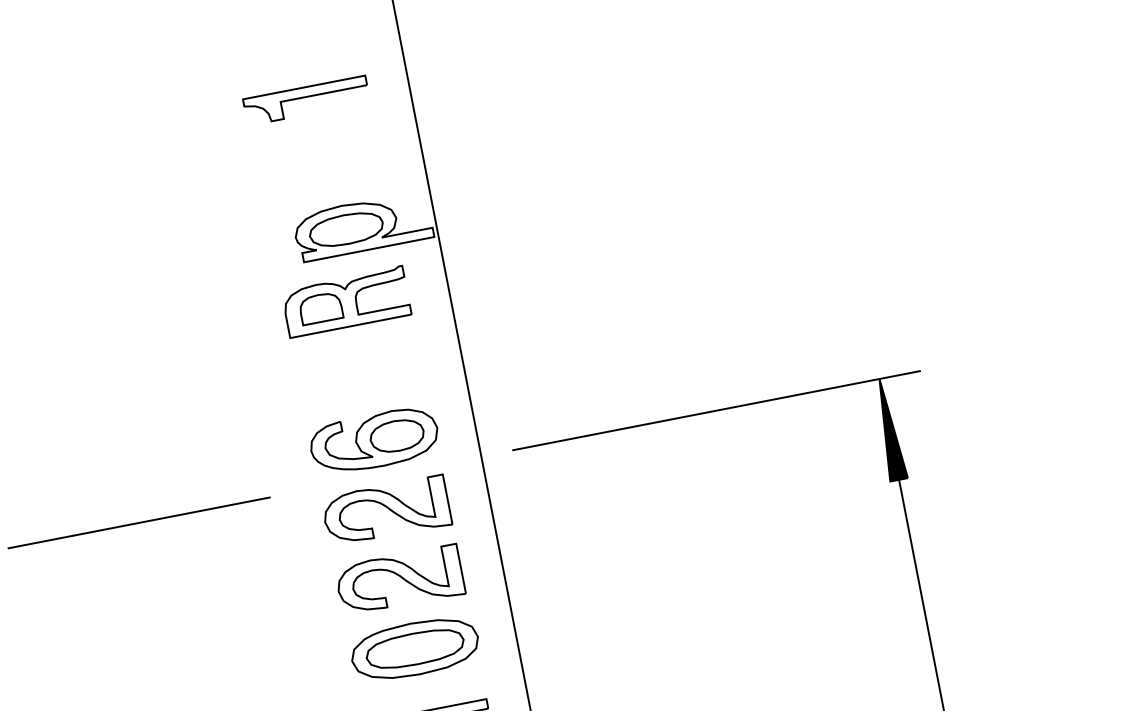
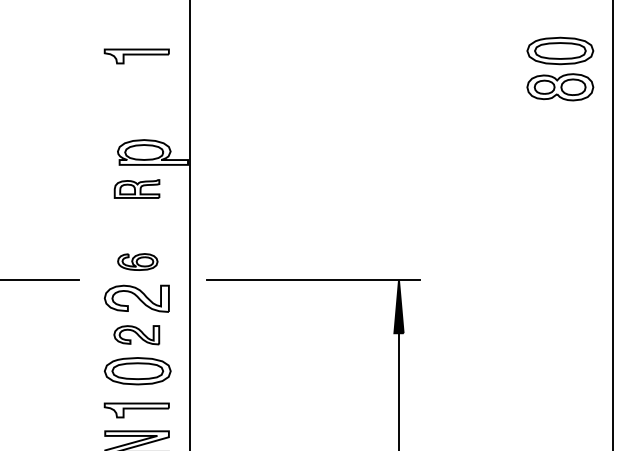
part: (306, 100) -> (136, 56), moved
part: (344, 301) -> (136, 188), size x0.7
part: (373, 439) -> (137, 261), size x0.6
part: (399, 581) -> (136, 335), size x0.7

